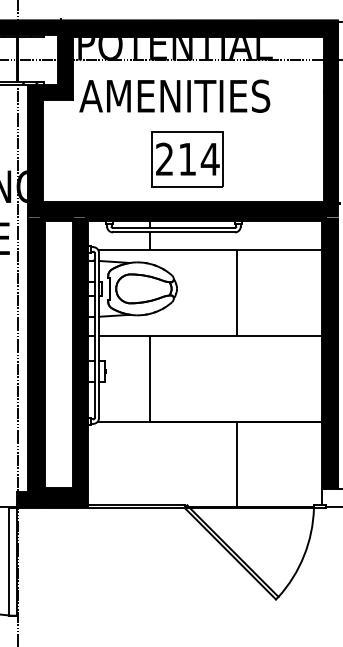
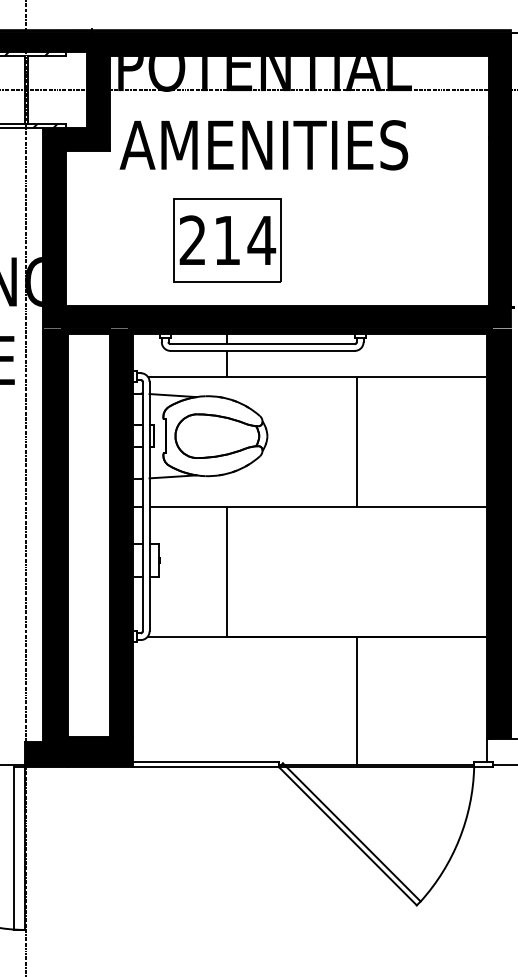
part: (187, 159) -> (227, 240), moved

